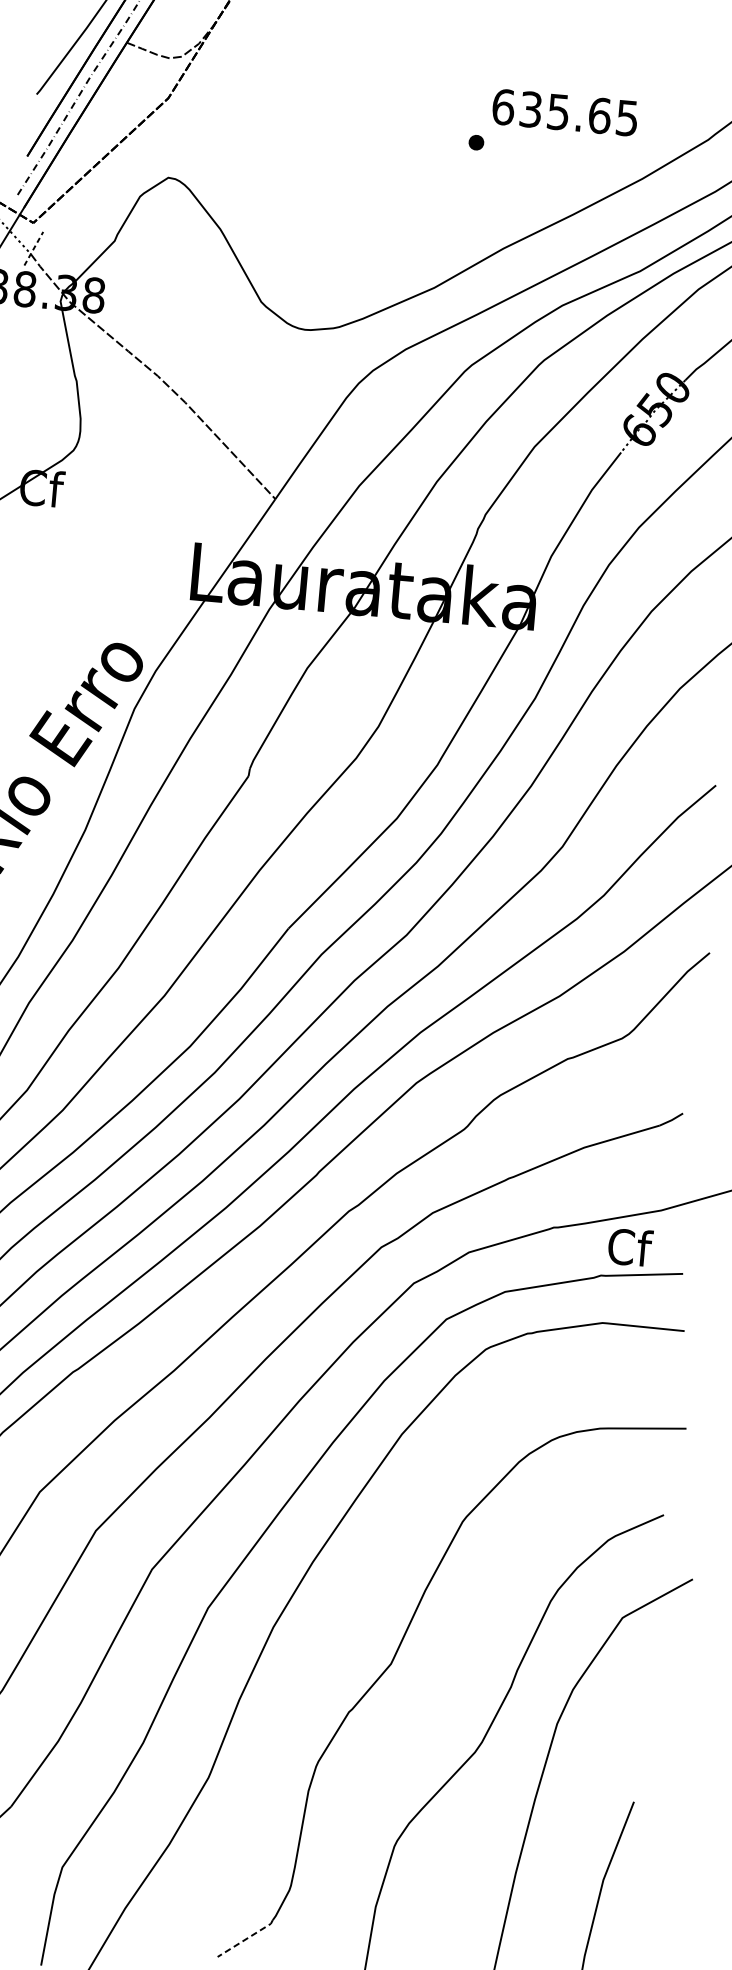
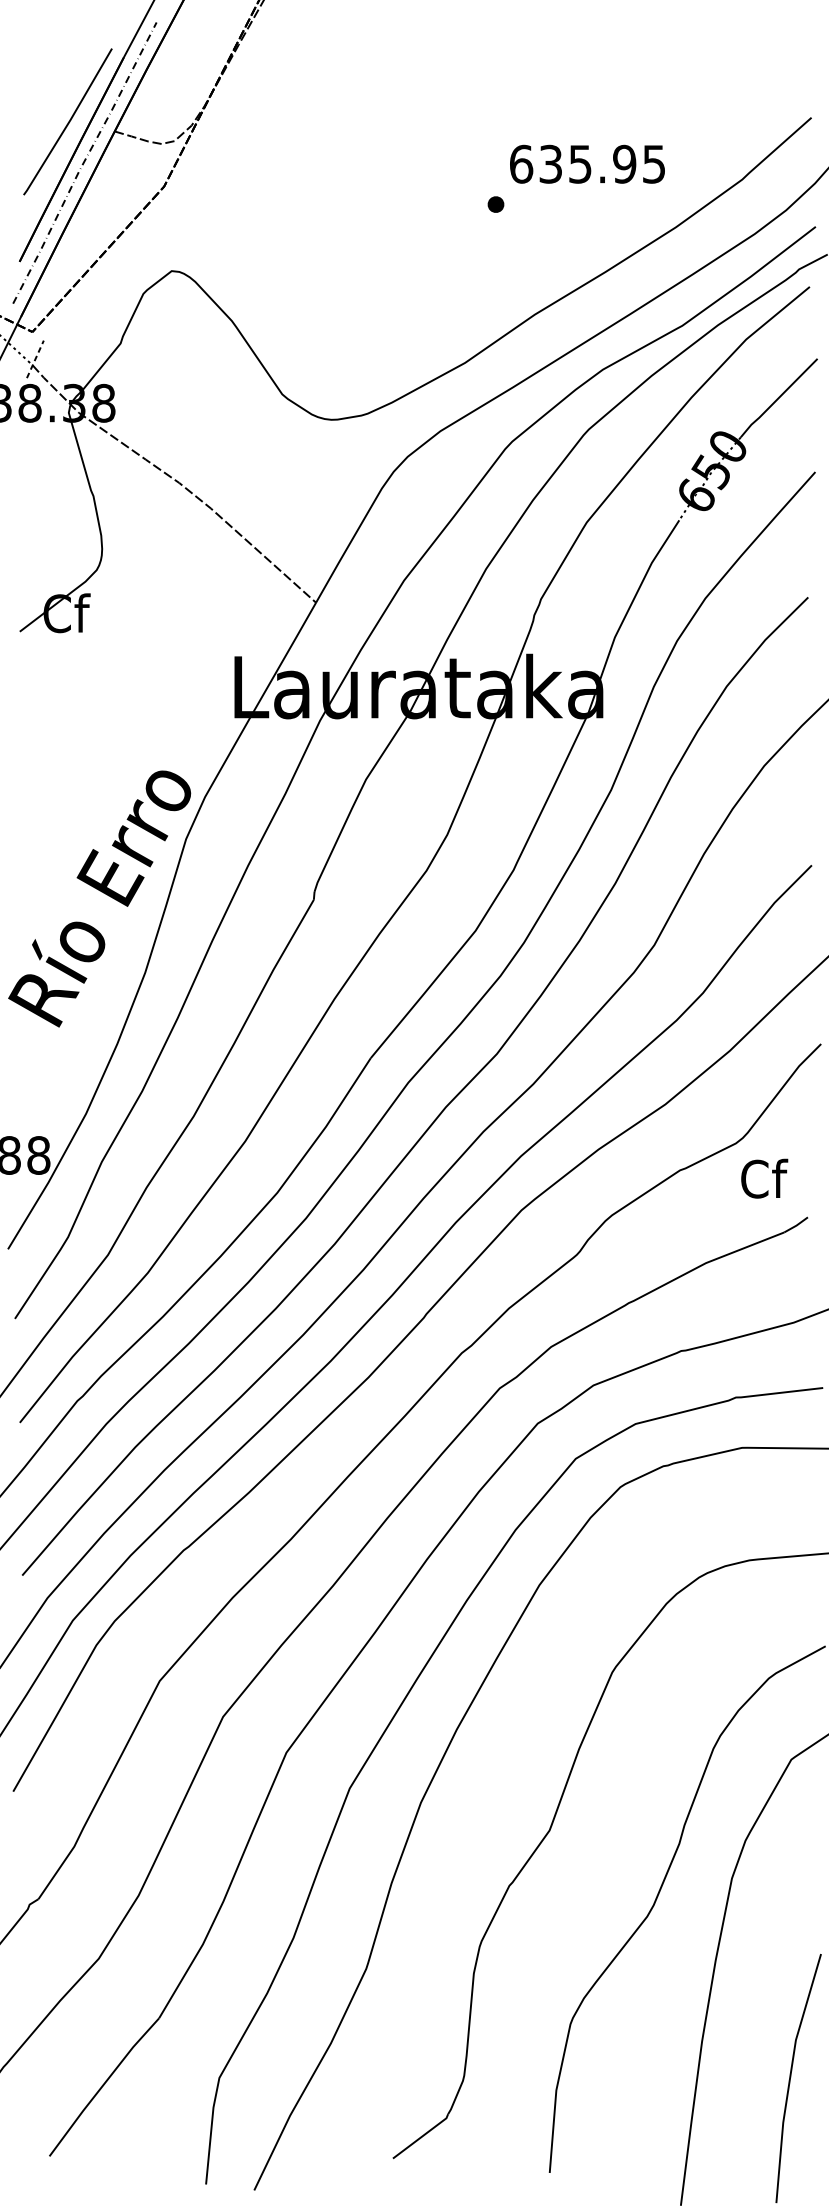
text: (599, 115) -> (624, 163), 635.65 -> 635.95
text: (630, 1247) -> (764, 1178), moved
line: (246, 1938) -> (421, 2136), dashed -> solid

